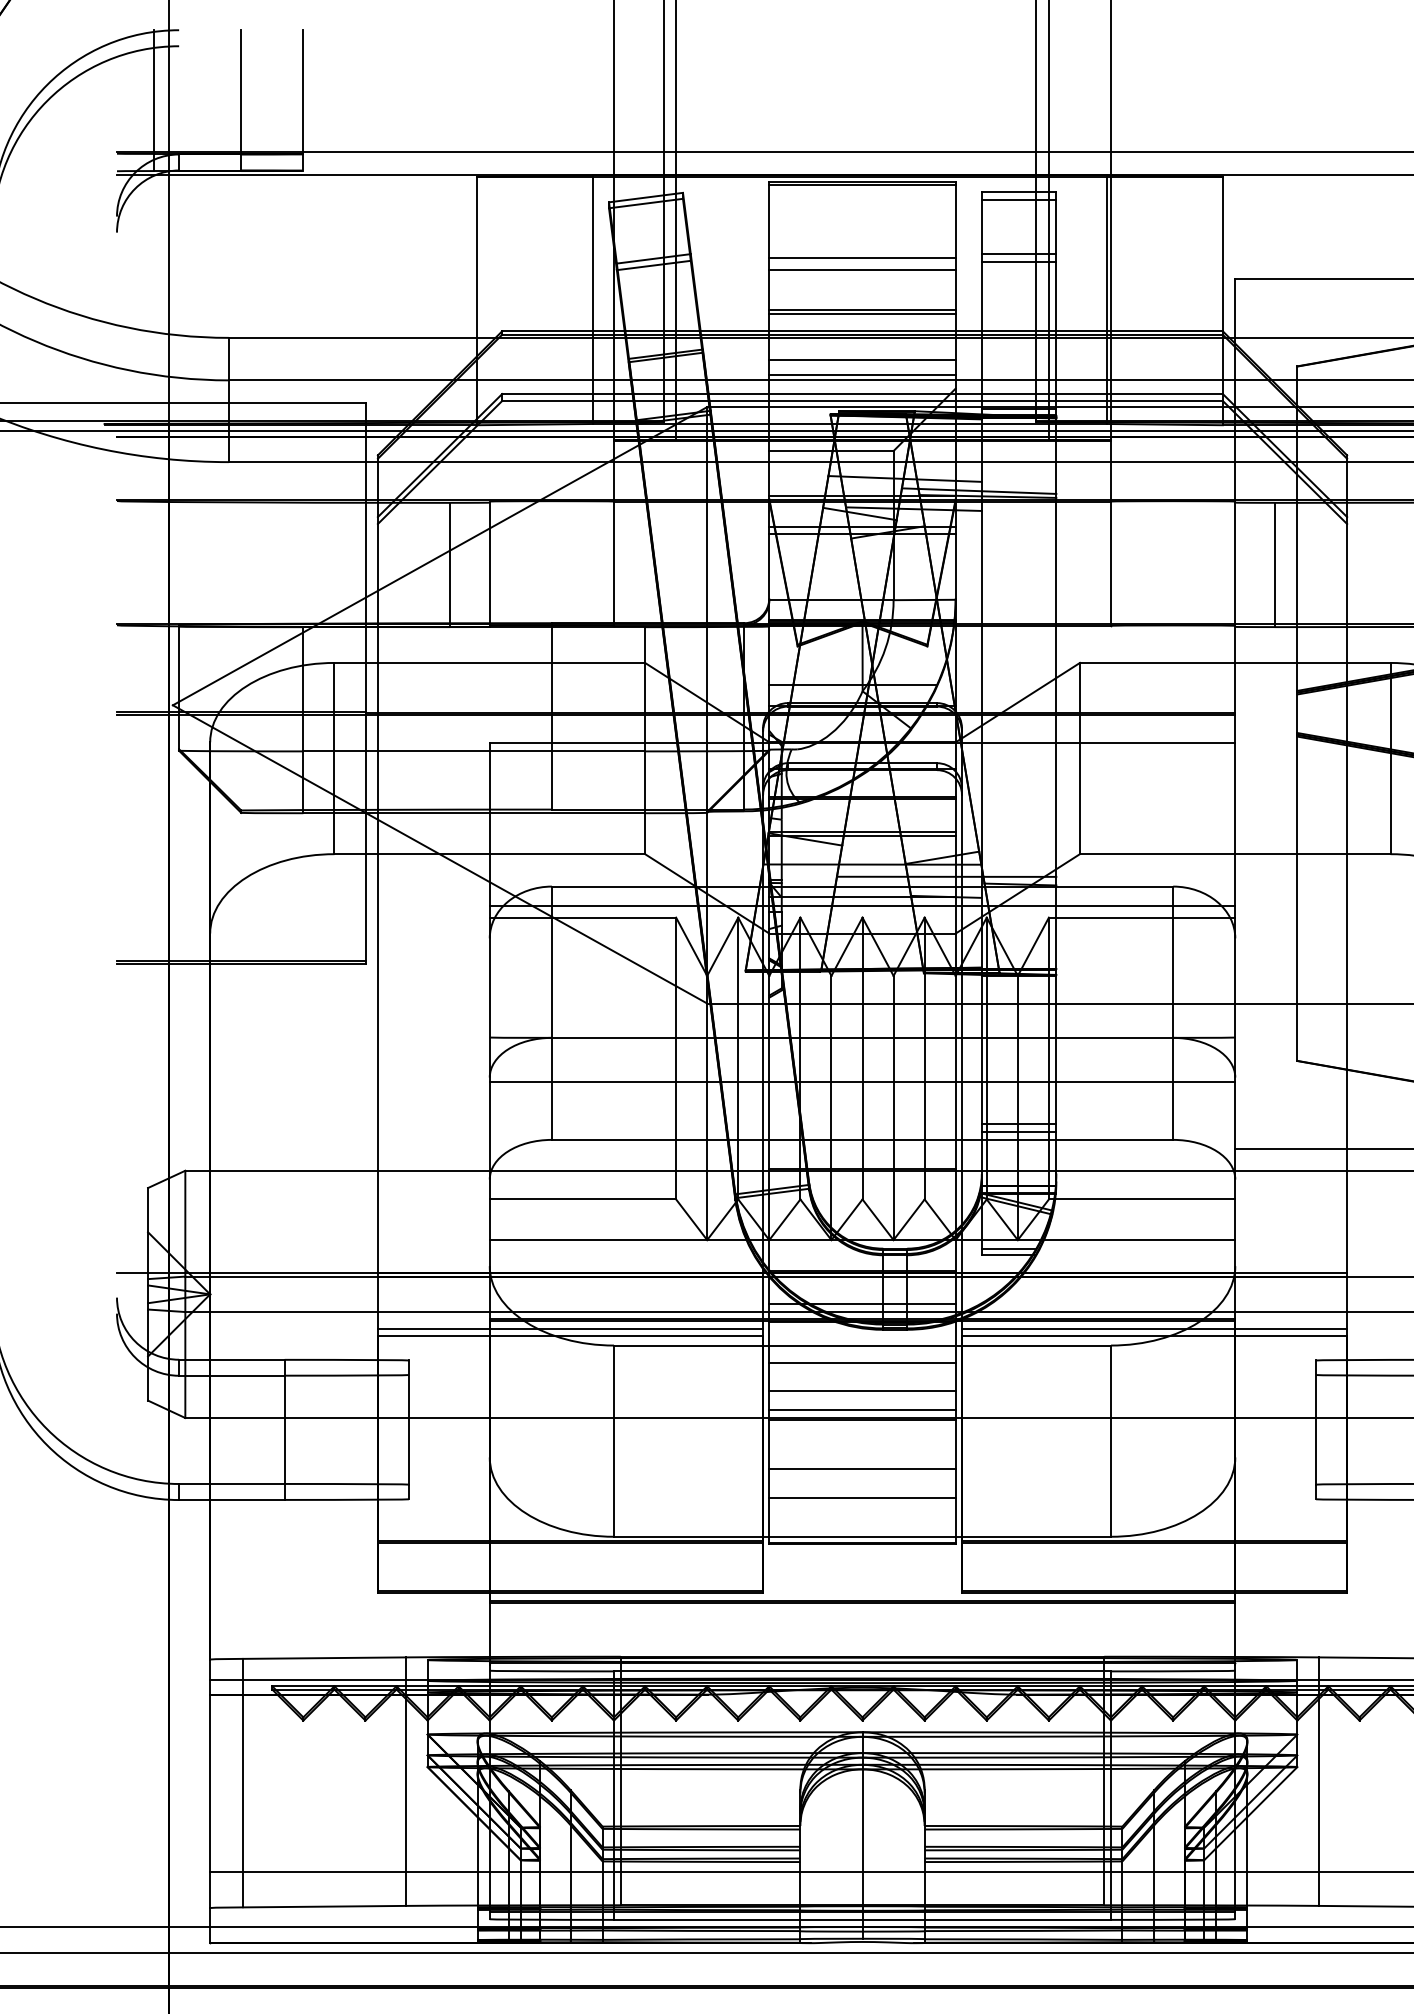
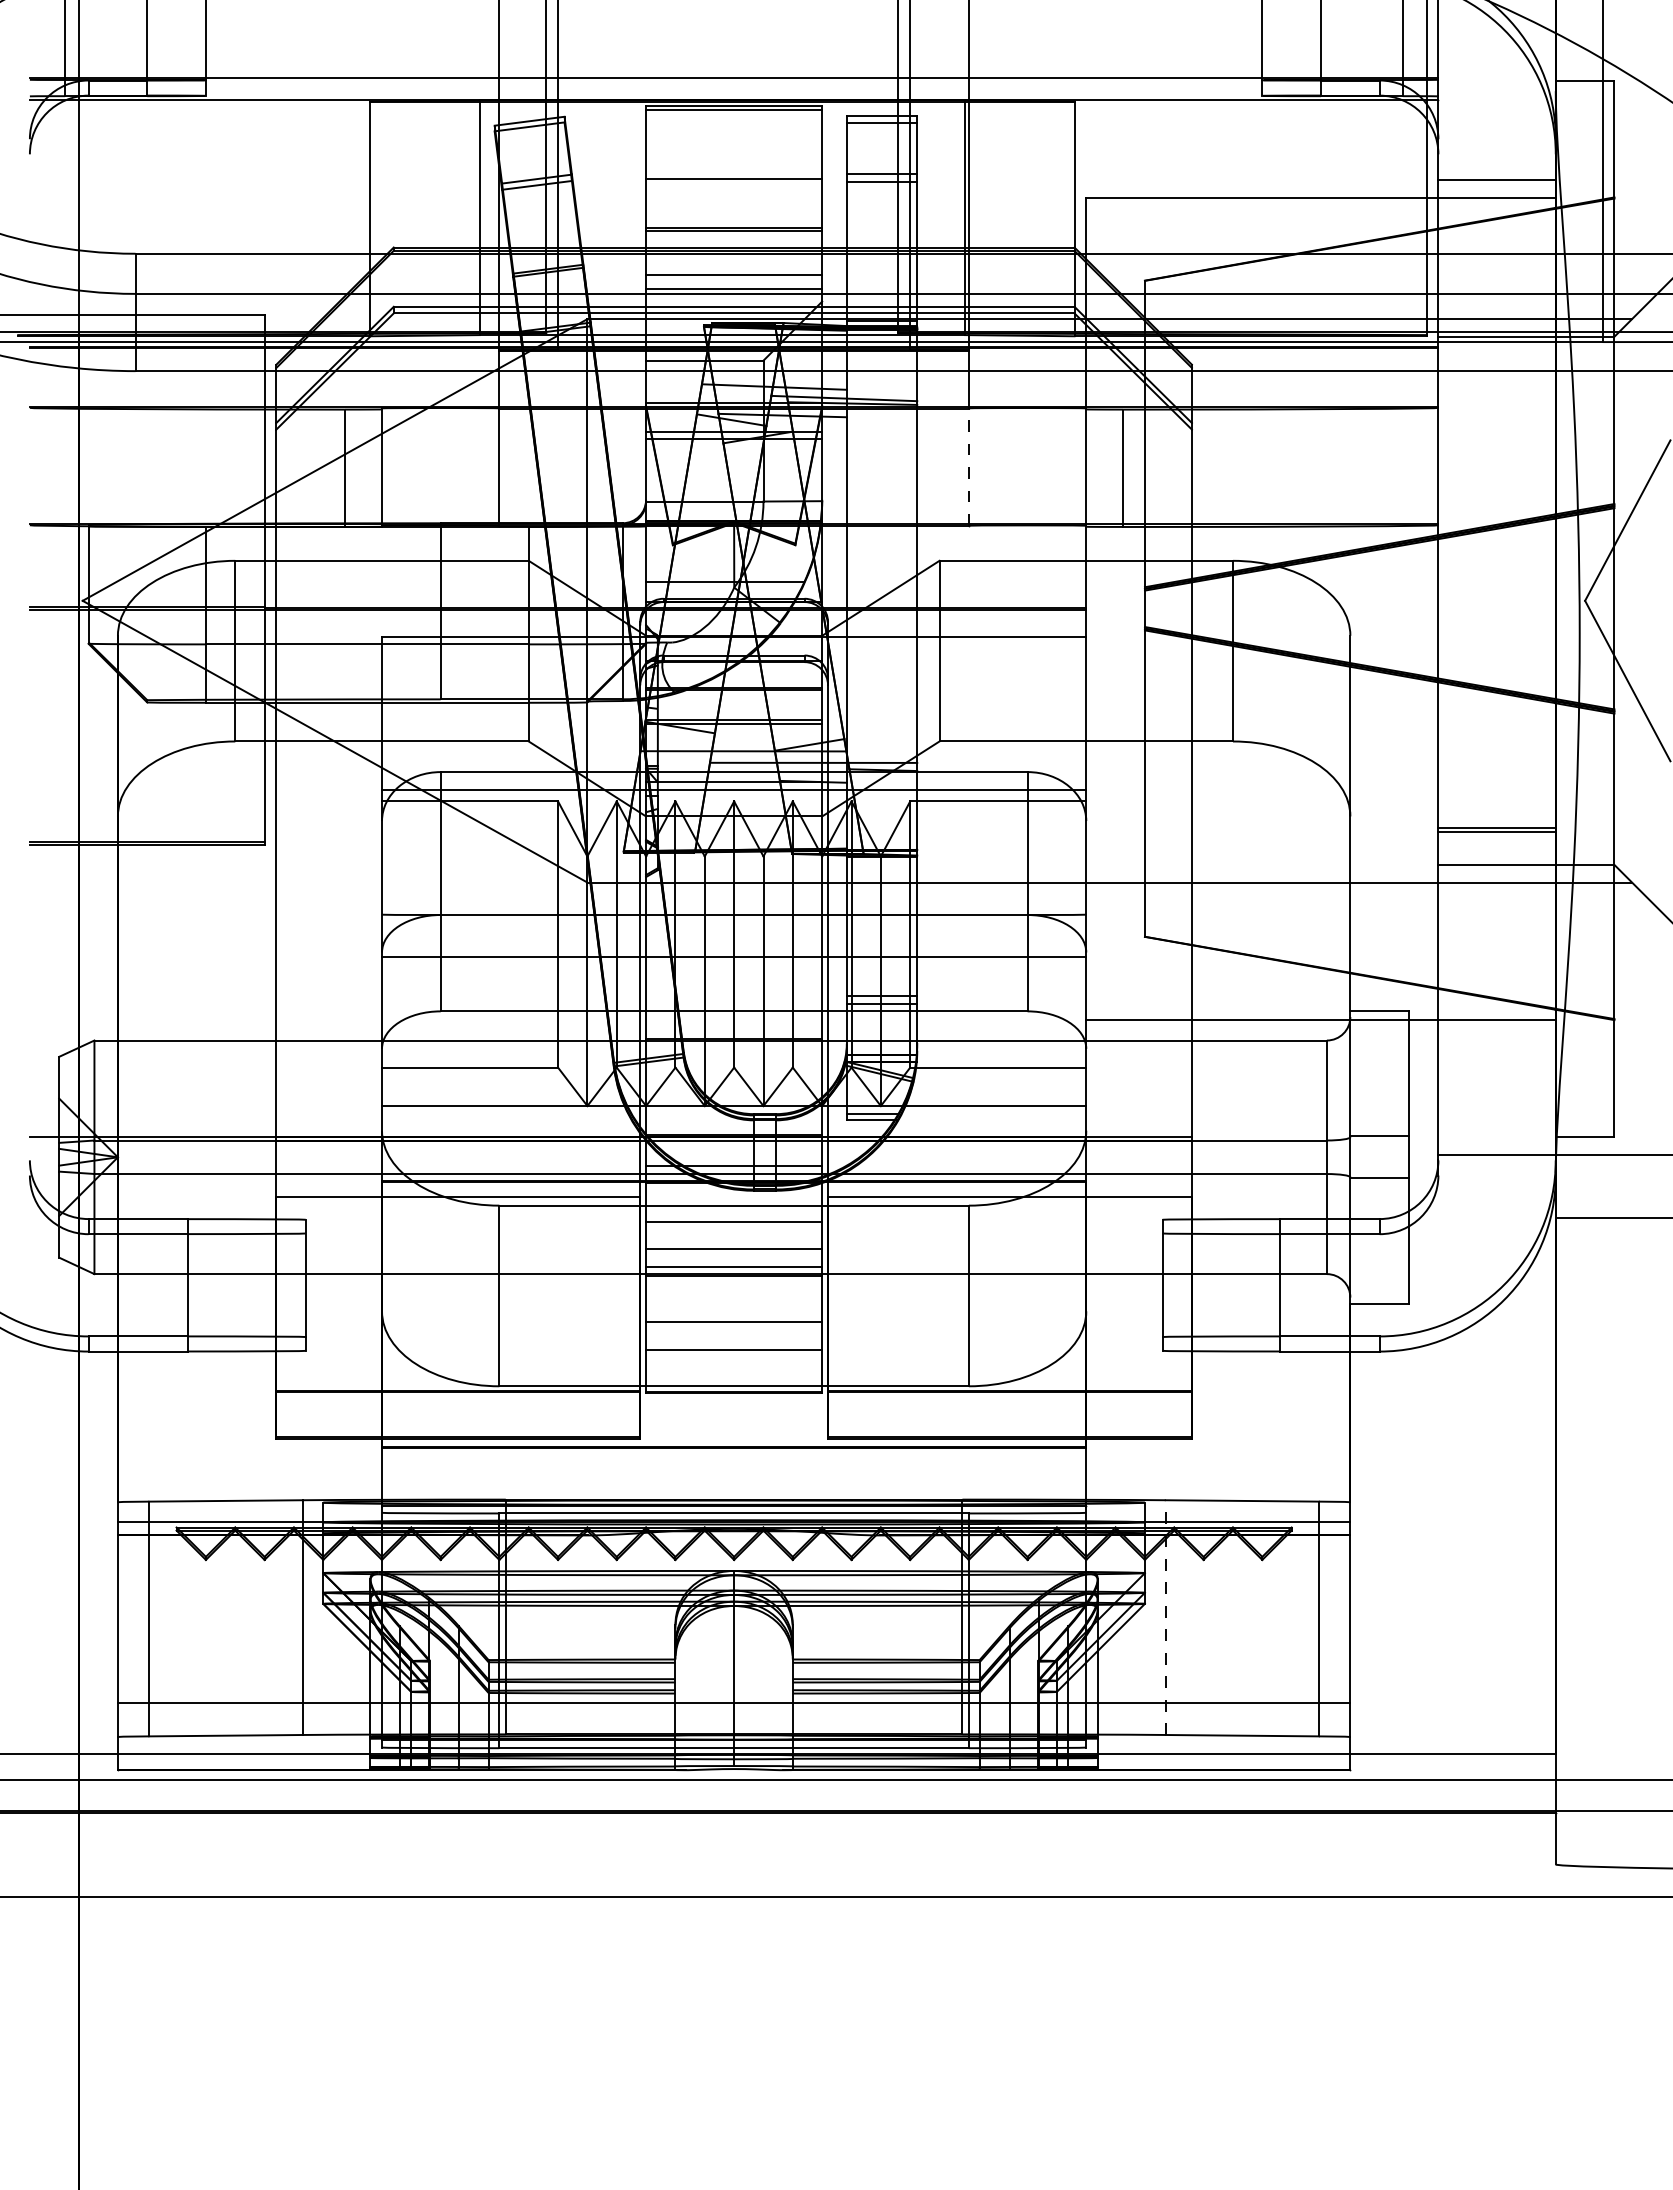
line: (862, 269) -> (734, 189), removed
line: (1110, 564) -> (968, 467), solid -> dashed
line: (570, 1329) -> (458, 1190), removed
line: (1154, 1329) -> (1009, 1190), removed
line: (1319, 1781) -> (1165, 1617), solid -> dashed

